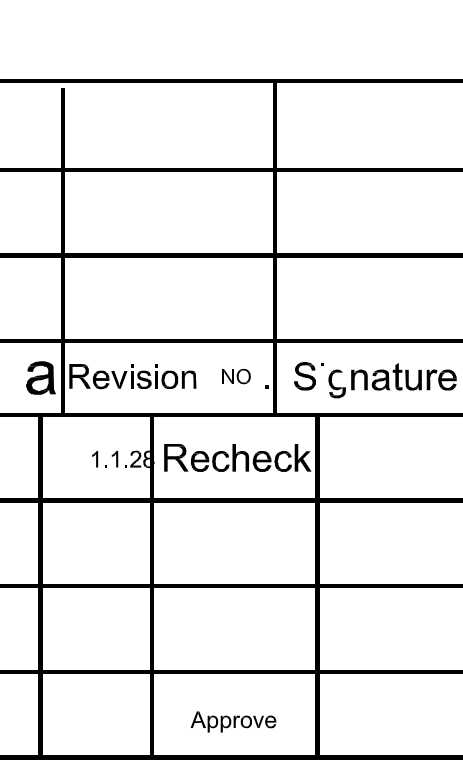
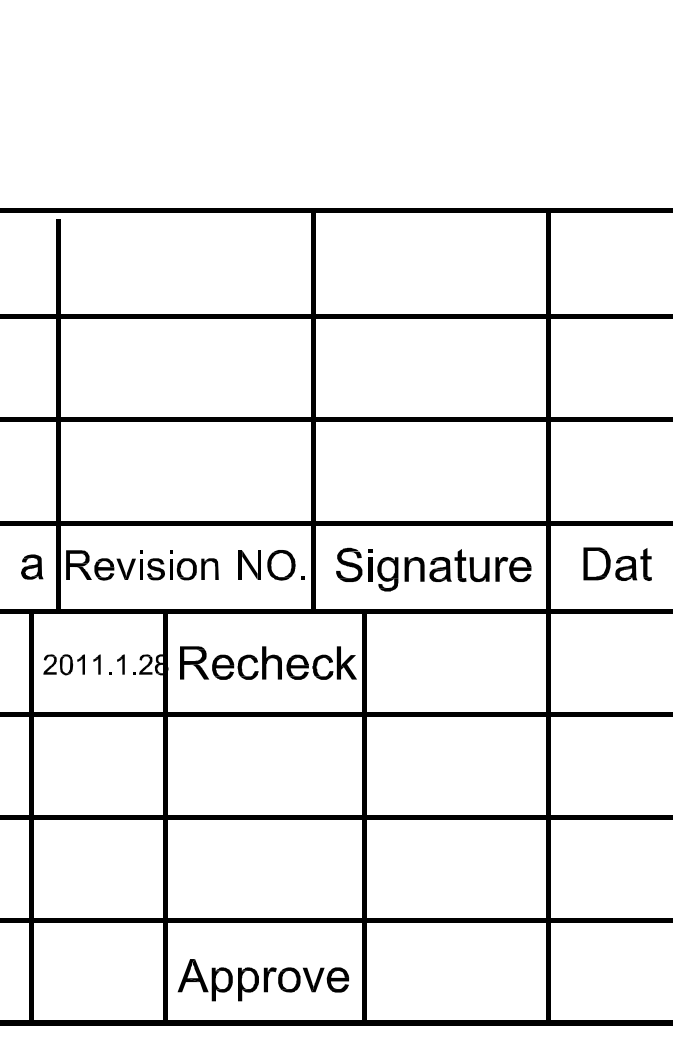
part: (236, 376) -> (266, 565), size x1.67
part: (41, 377) -> (32, 566), size x0.62
fill: (341, 378) -> (393, 567), added
fill: (322, 380) -> (370, 569), added
part: (67, 459) -> (63, 664), added
part: (232, 722) -> (262, 980), size x1.67

